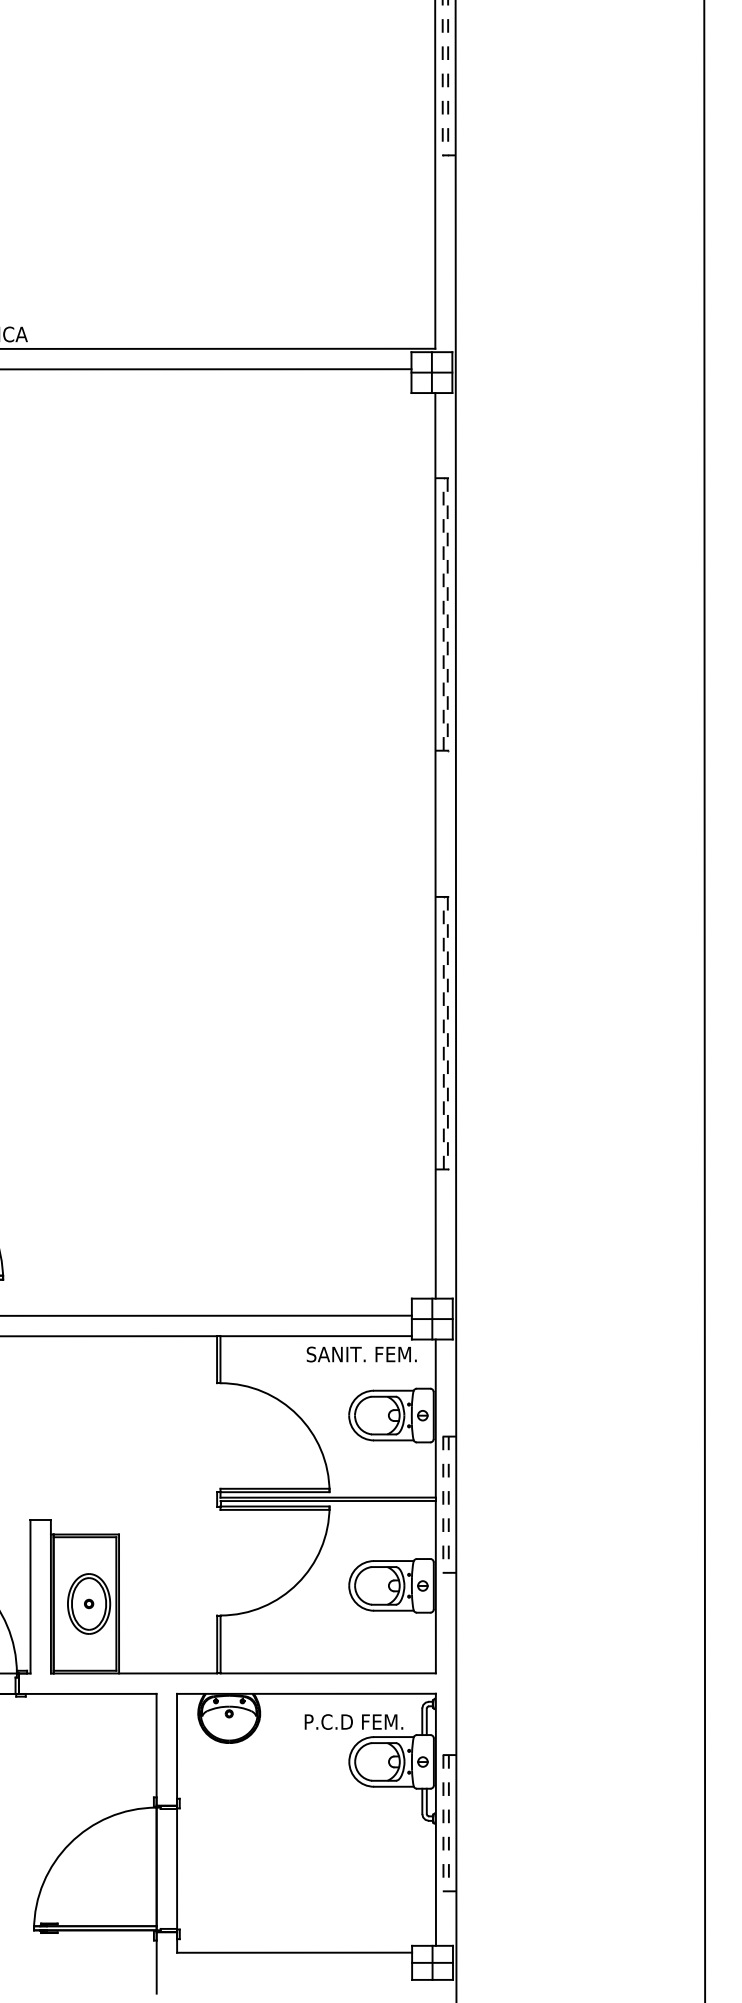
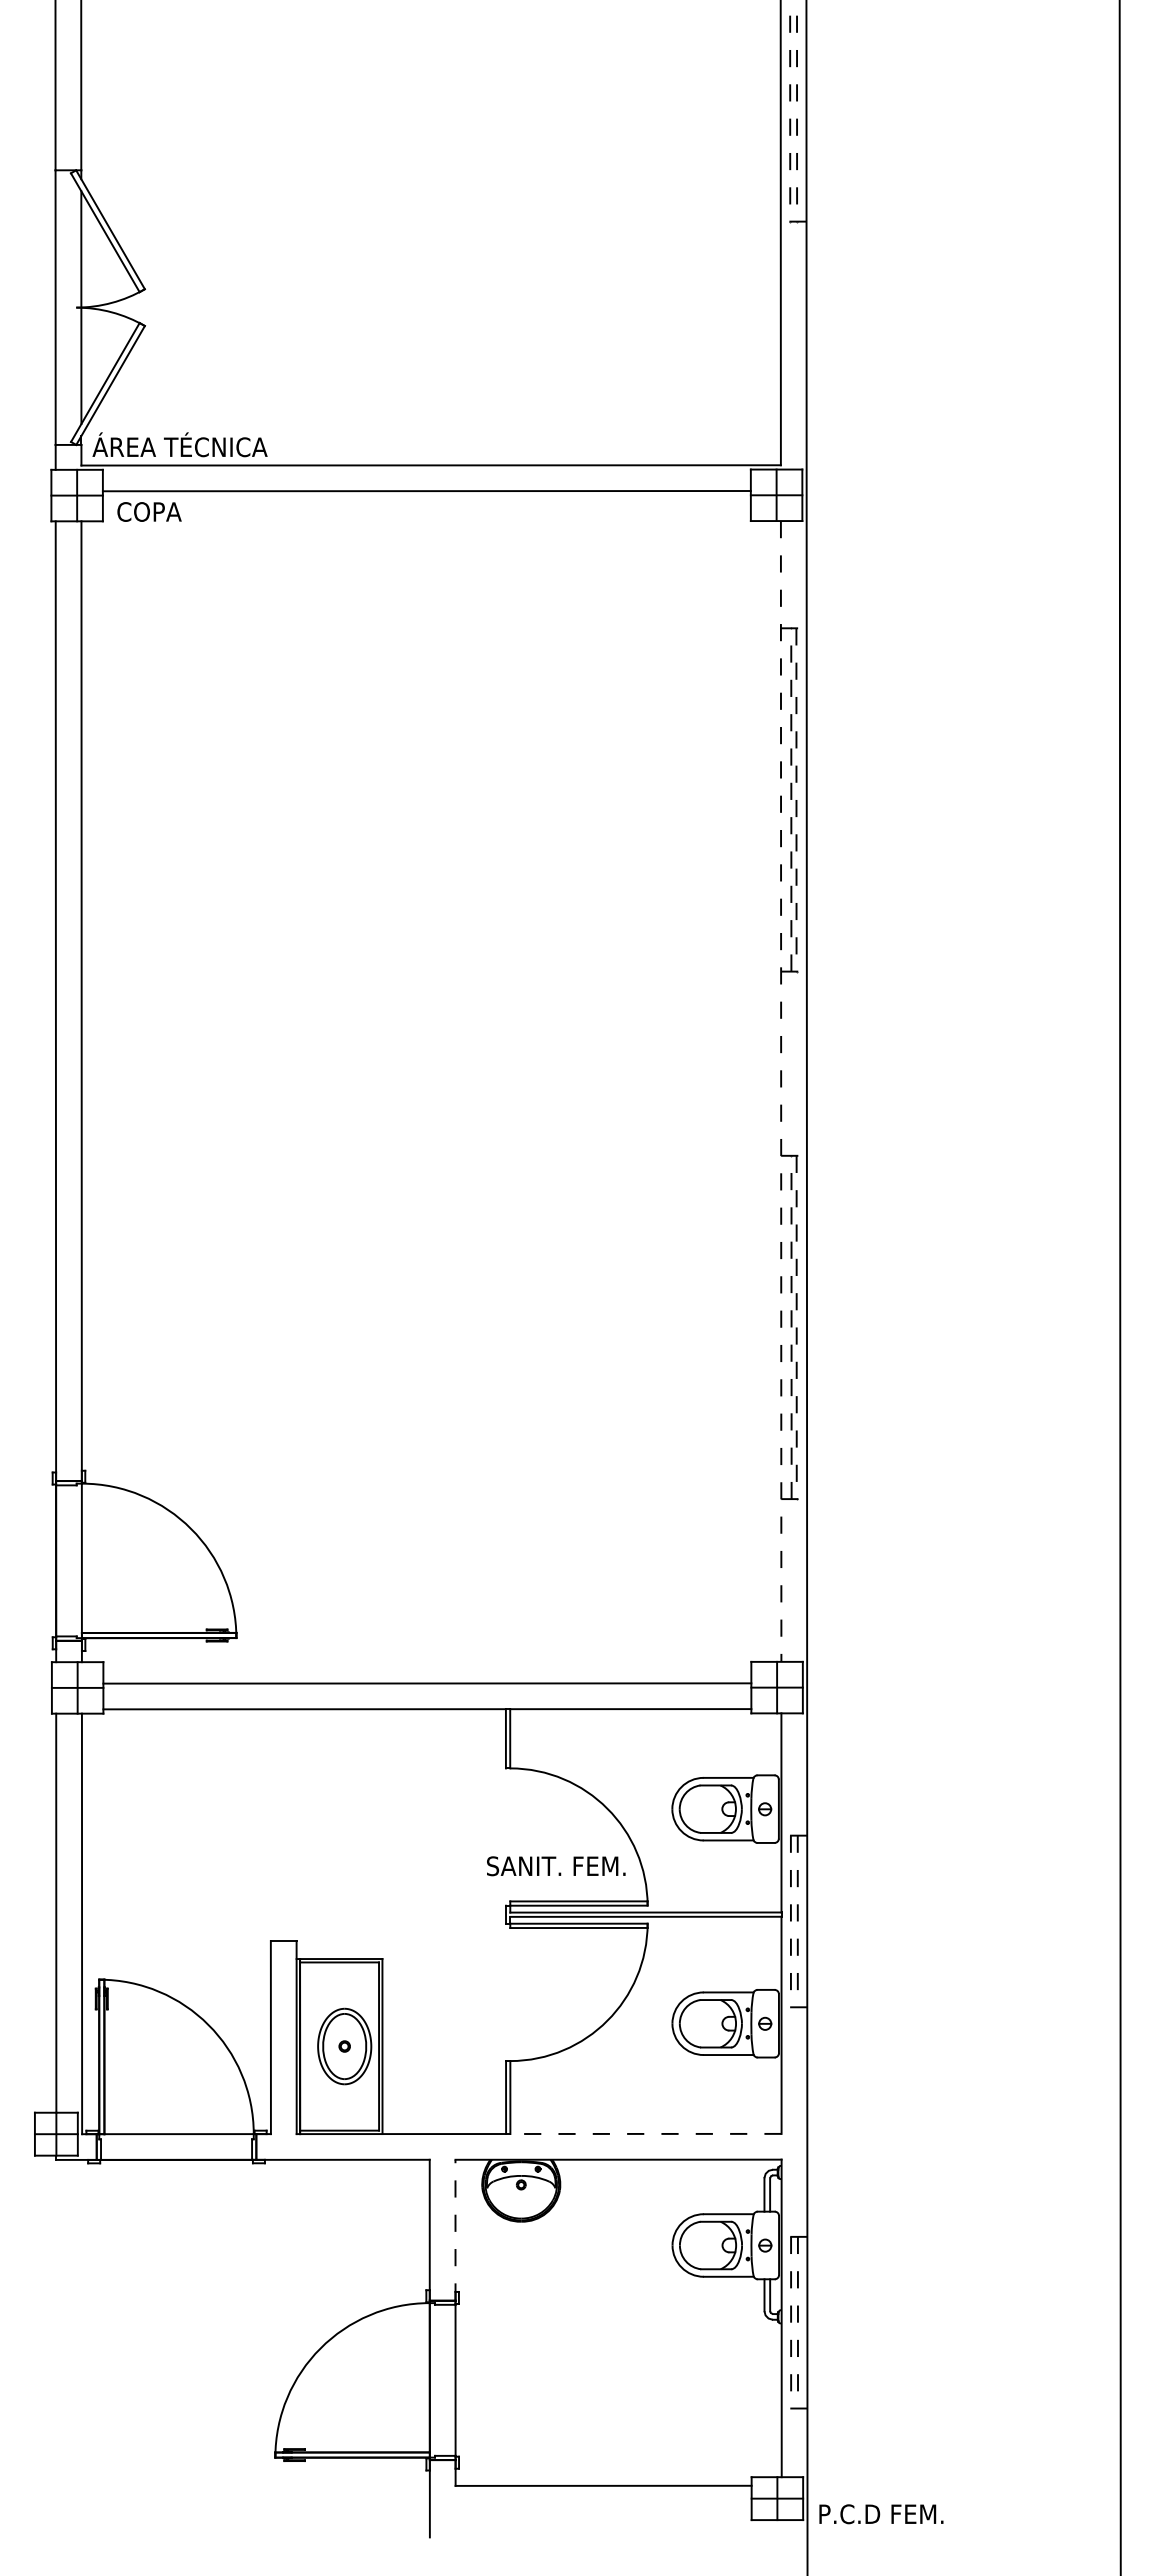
line: (435, 845) -> (781, 1091), solid -> dashed
text: (361, 1354) -> (556, 1866), moved
line: (327, 1673) -> (645, 2133), solid -> dashed
text: (354, 1722) -> (881, 2514), moved
line: (177, 1749) -> (455, 2229), solid -> dashed

